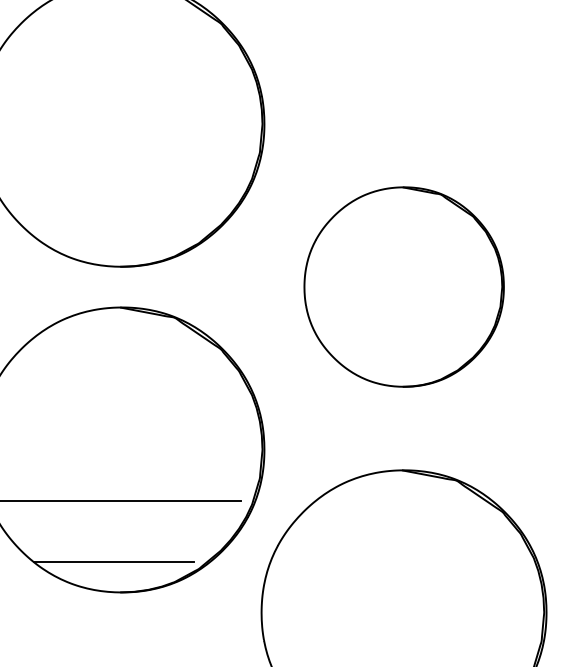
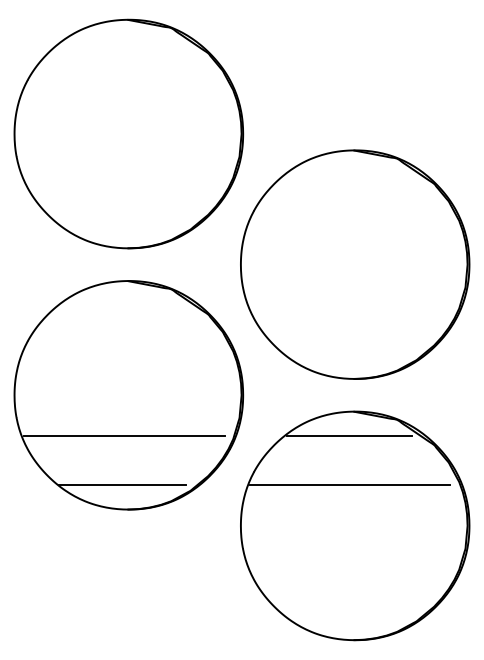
part: (404, 286) -> (355, 264), size x1.43
line: (396, 501) -> (349, 436), added
line: (396, 562) -> (349, 485), added

